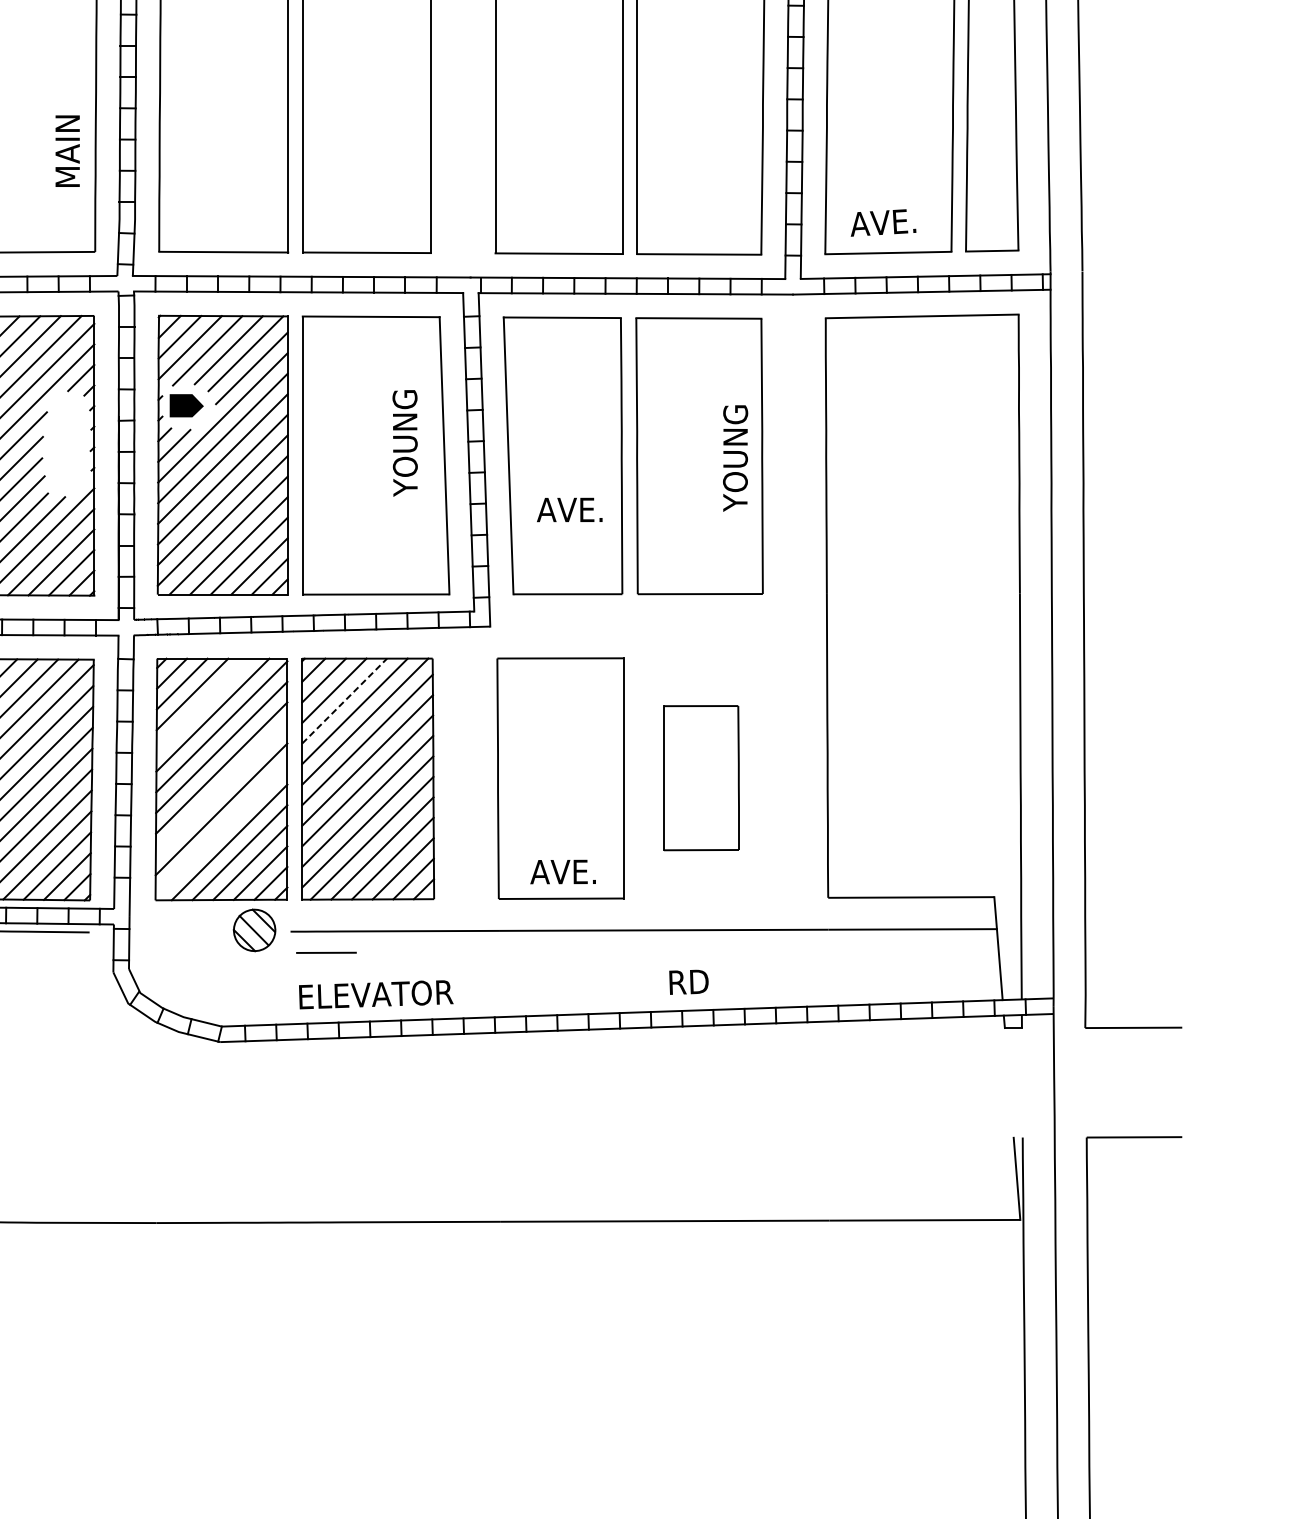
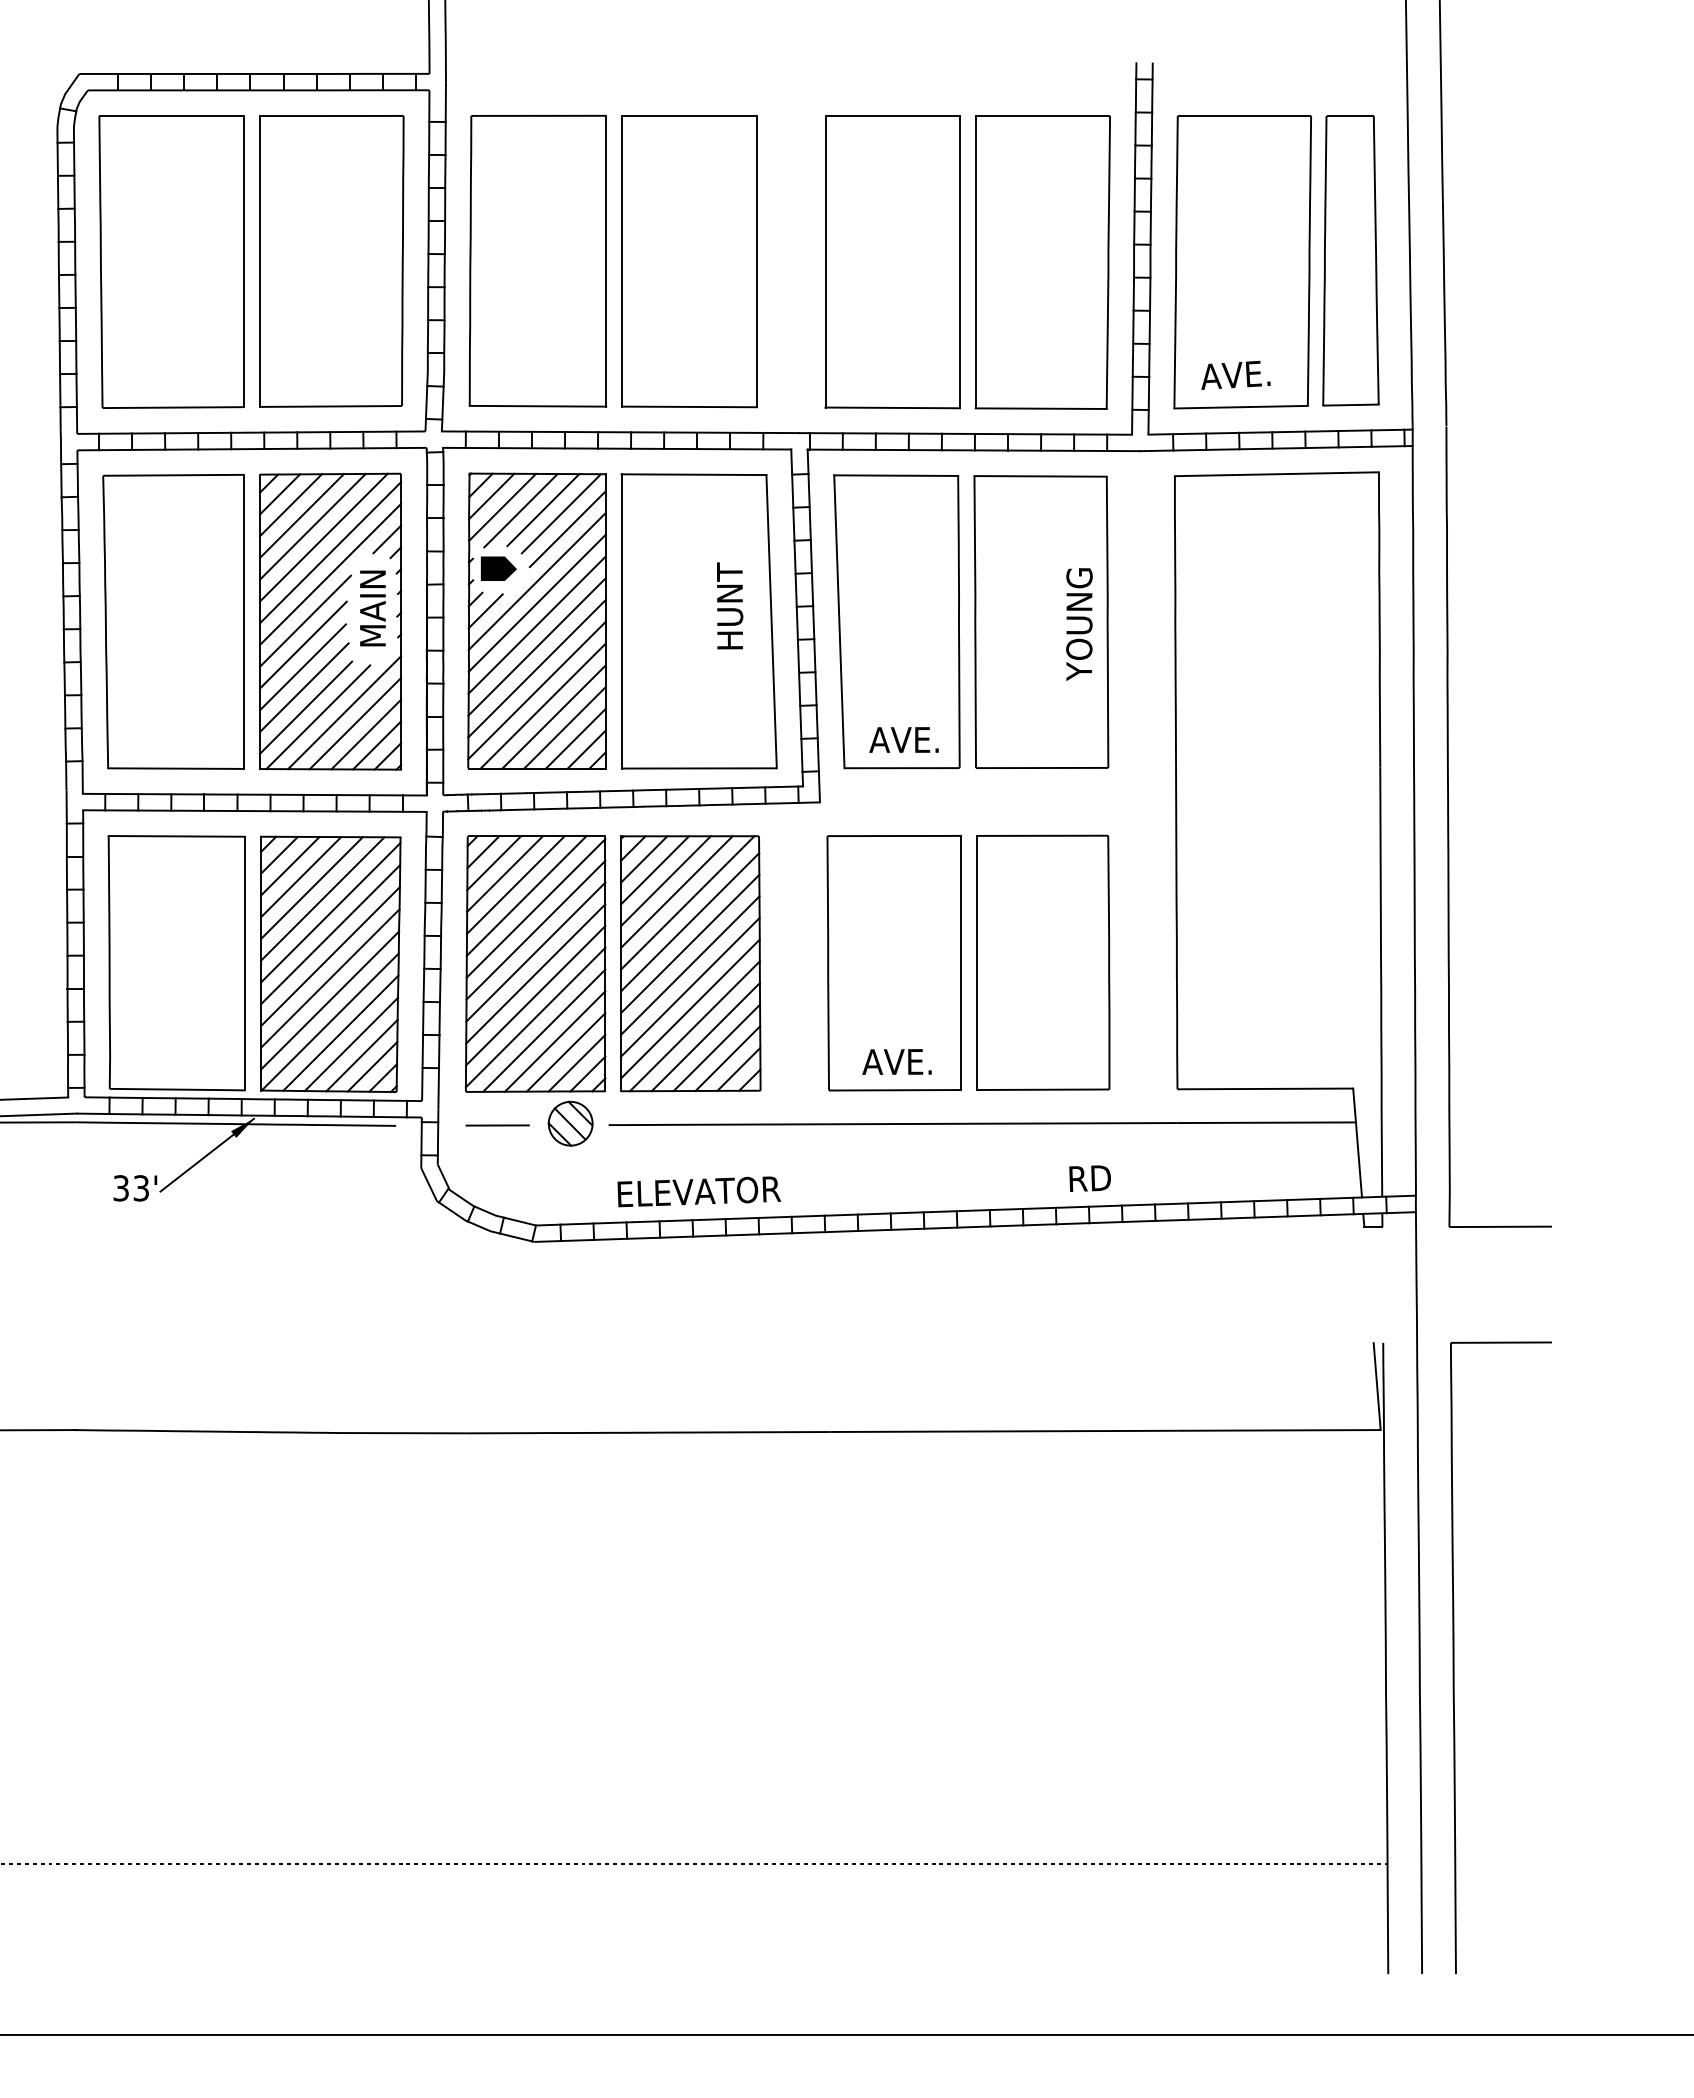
text: (67, 151) -> (372, 608), moved
text: (404, 443) -> (729, 608), YOUNG -> HUNT
text: (569, 509) -> (903, 739), moved
line: (344, 701) -> (665, 881), dashed -> solid
line: (202, 704) -> (515, 884), added
part: (701, 777) -> (1043, 962), size x1.67
line: (221, 788) -> (535, 973), added
line: (221, 829) -> (535, 1017), added
line: (326, 952) -> (497, 1125), moved
text: (688, 982) -> (1089, 1178), moved

